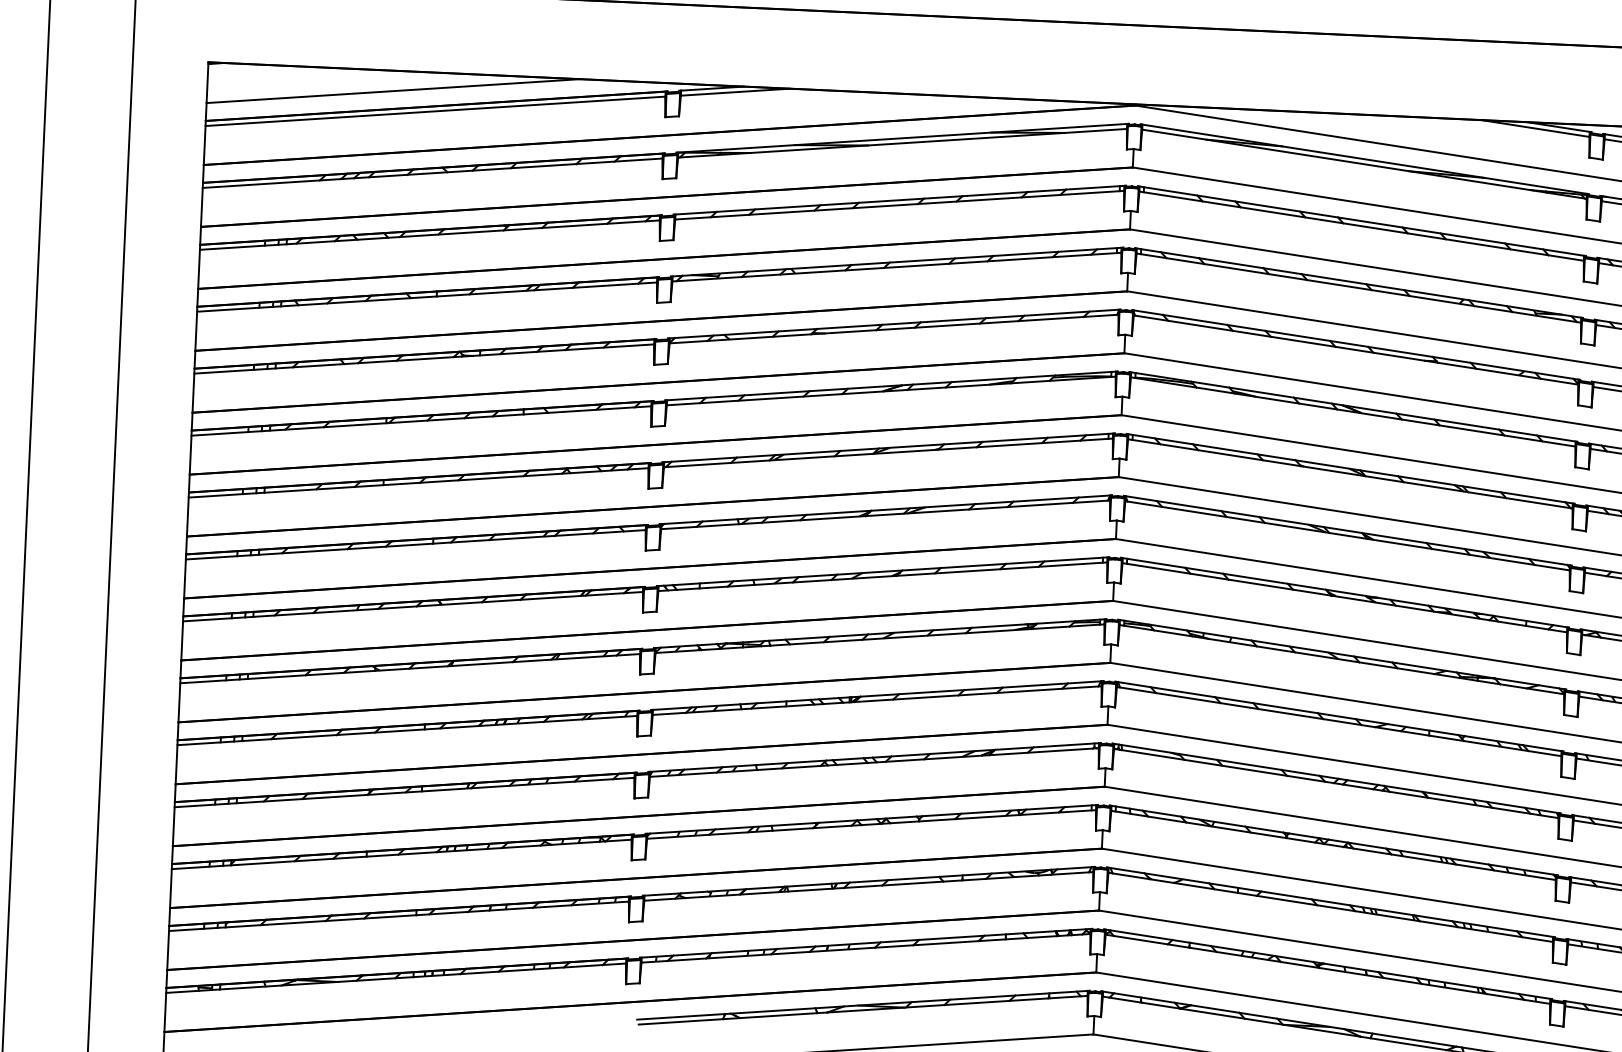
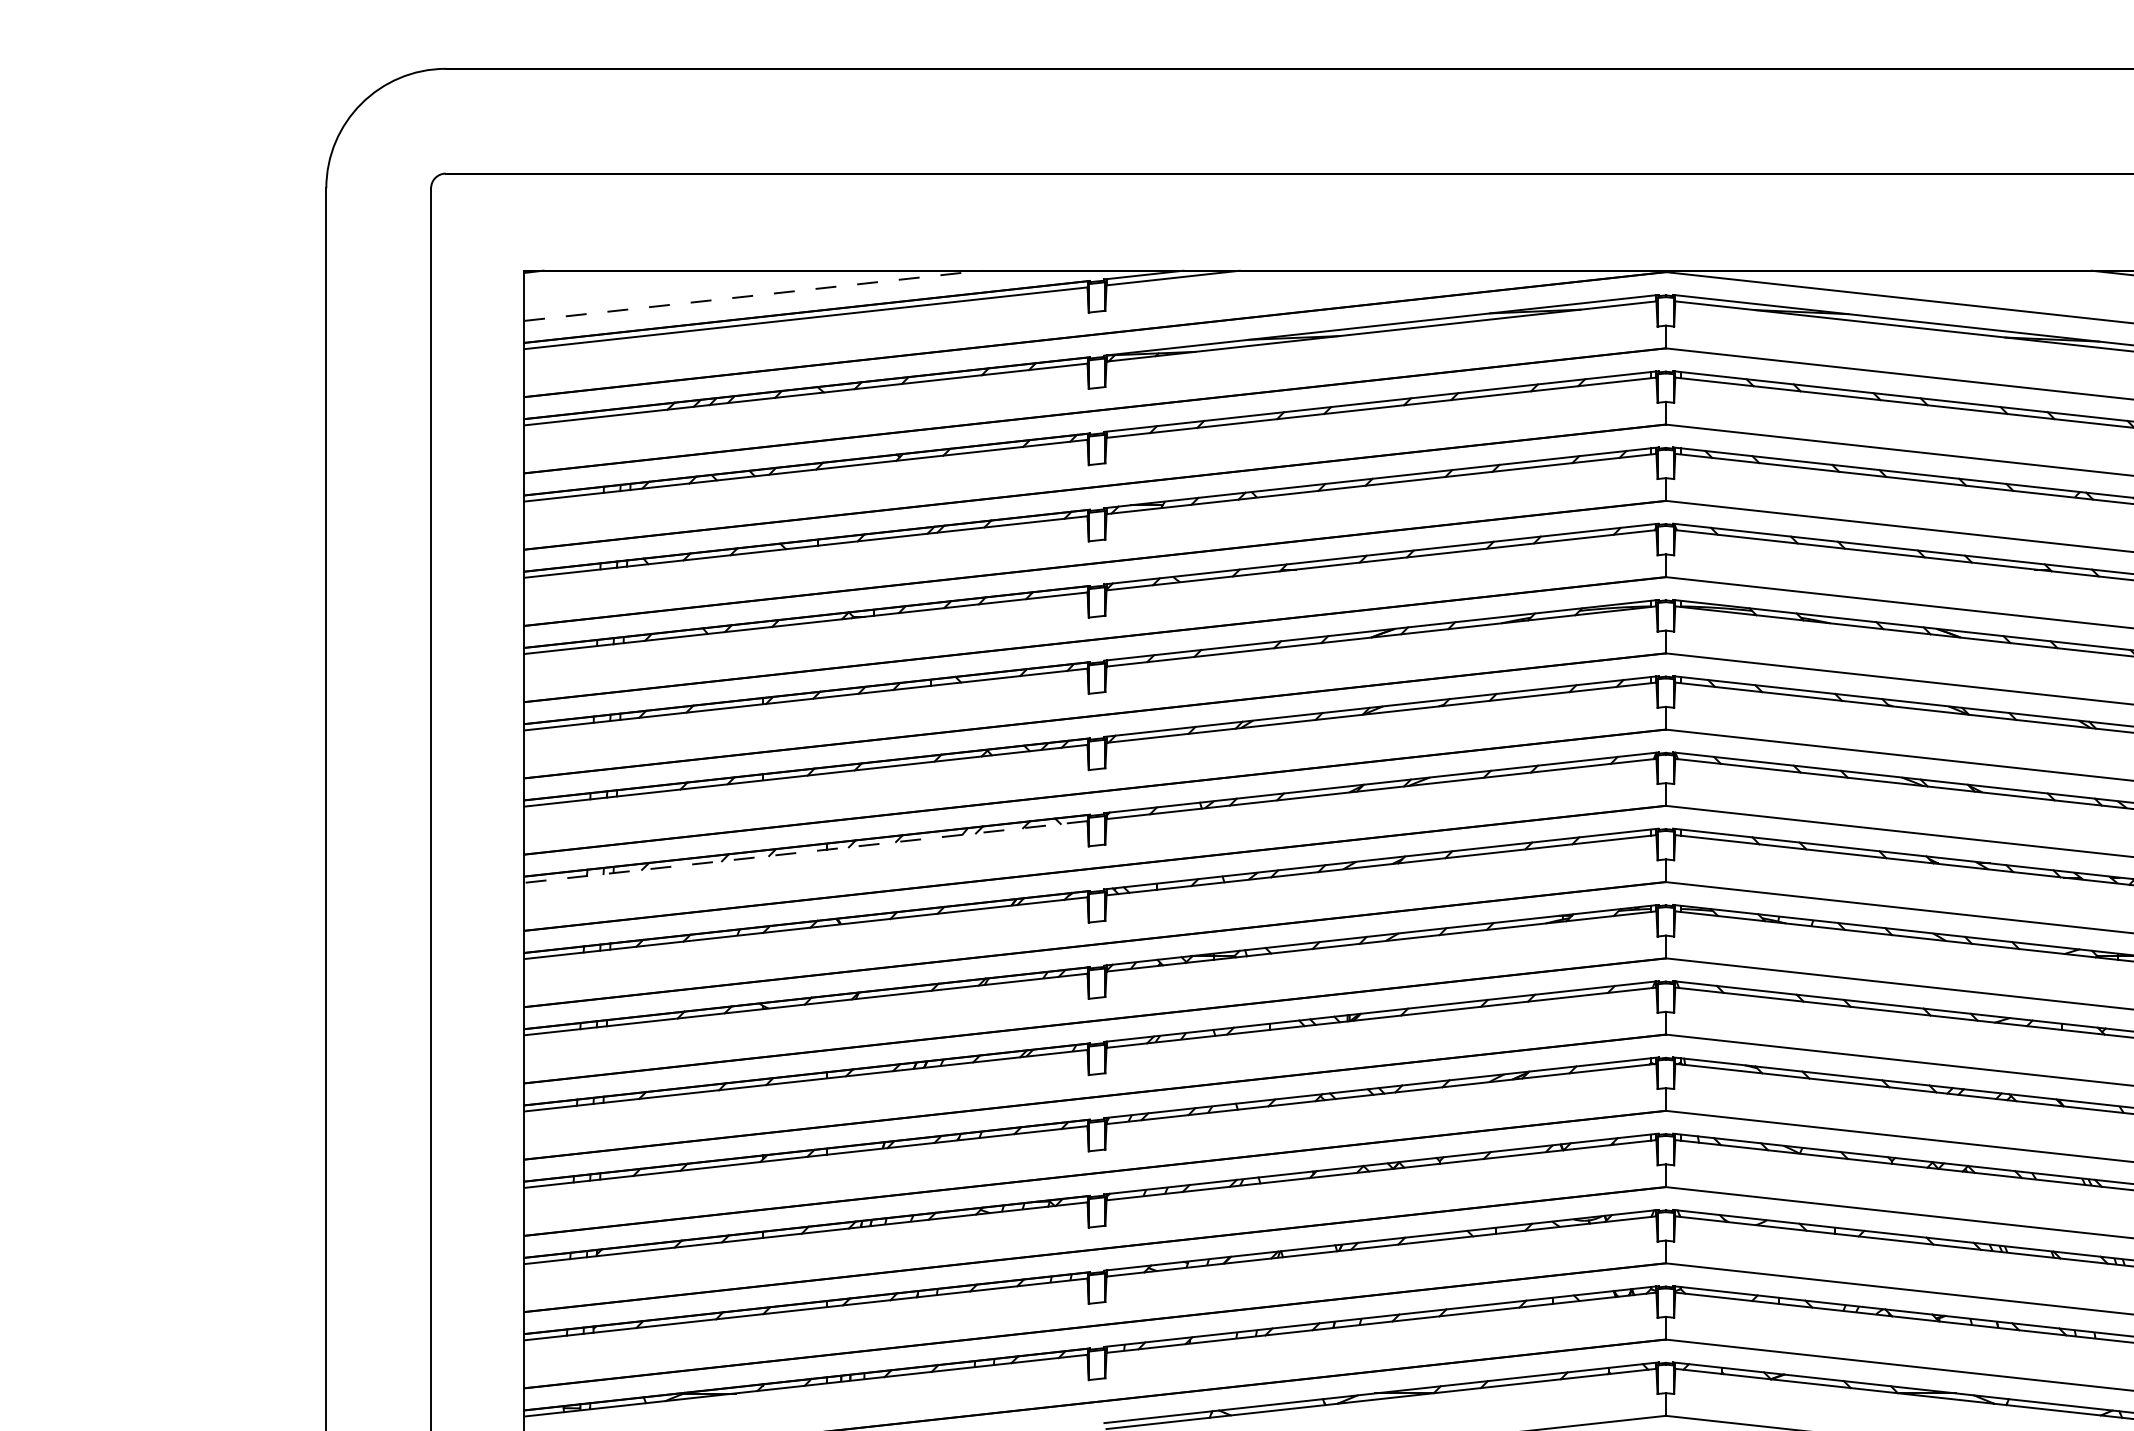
line: (393, 90) -> (753, 295), solid -> dashed
line: (415, 545) -> (805, 852), solid -> dashed

